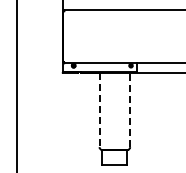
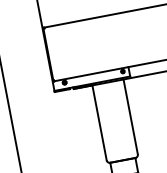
line: (99, 110) -> (99, 123), dashed -> solid
line: (130, 110) -> (131, 117), dashed -> solid

